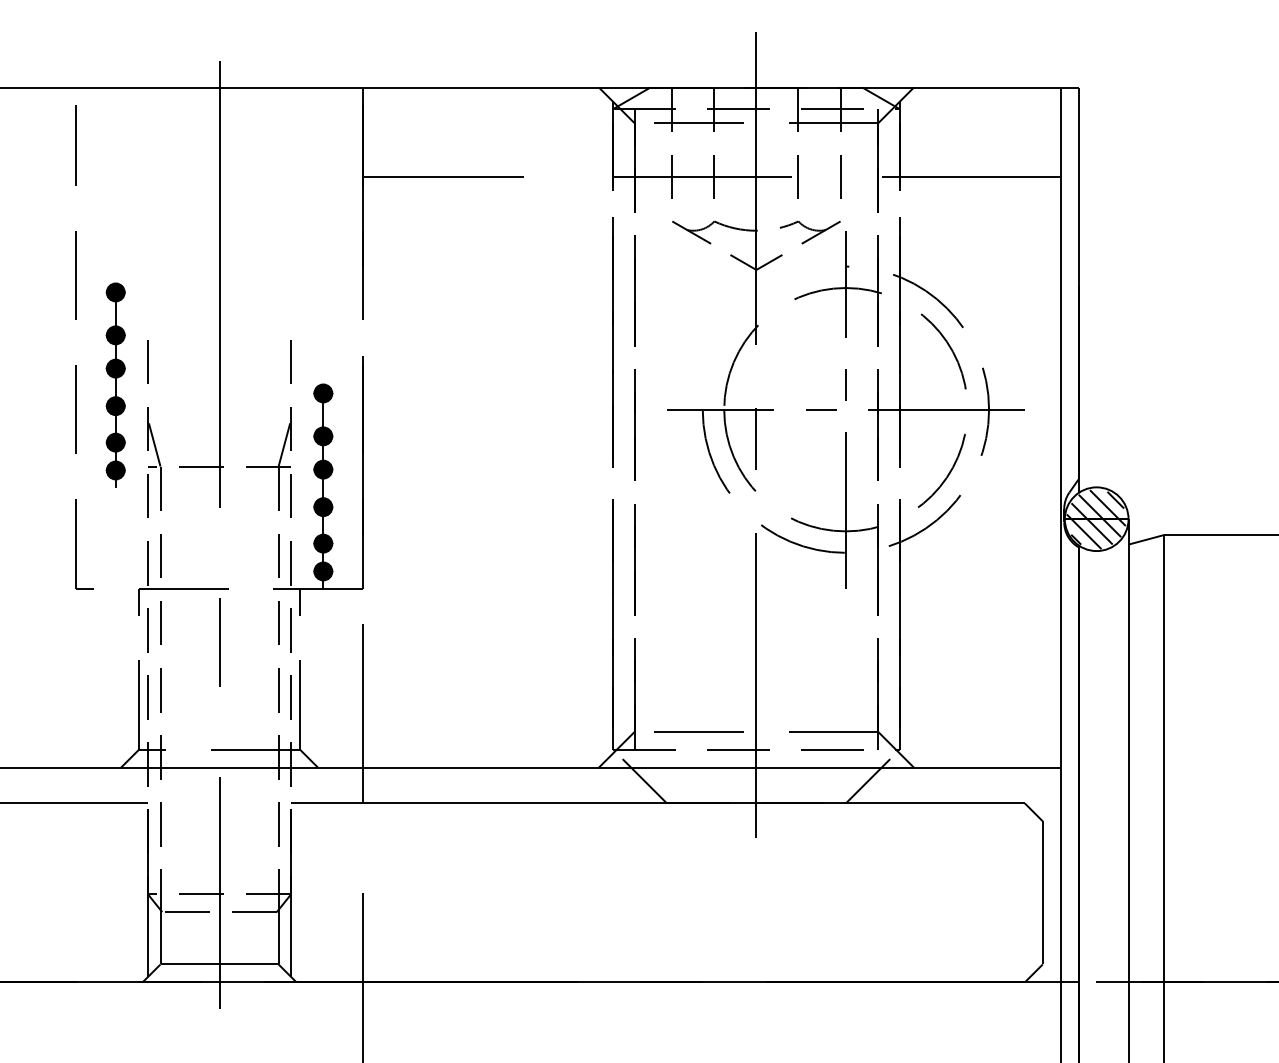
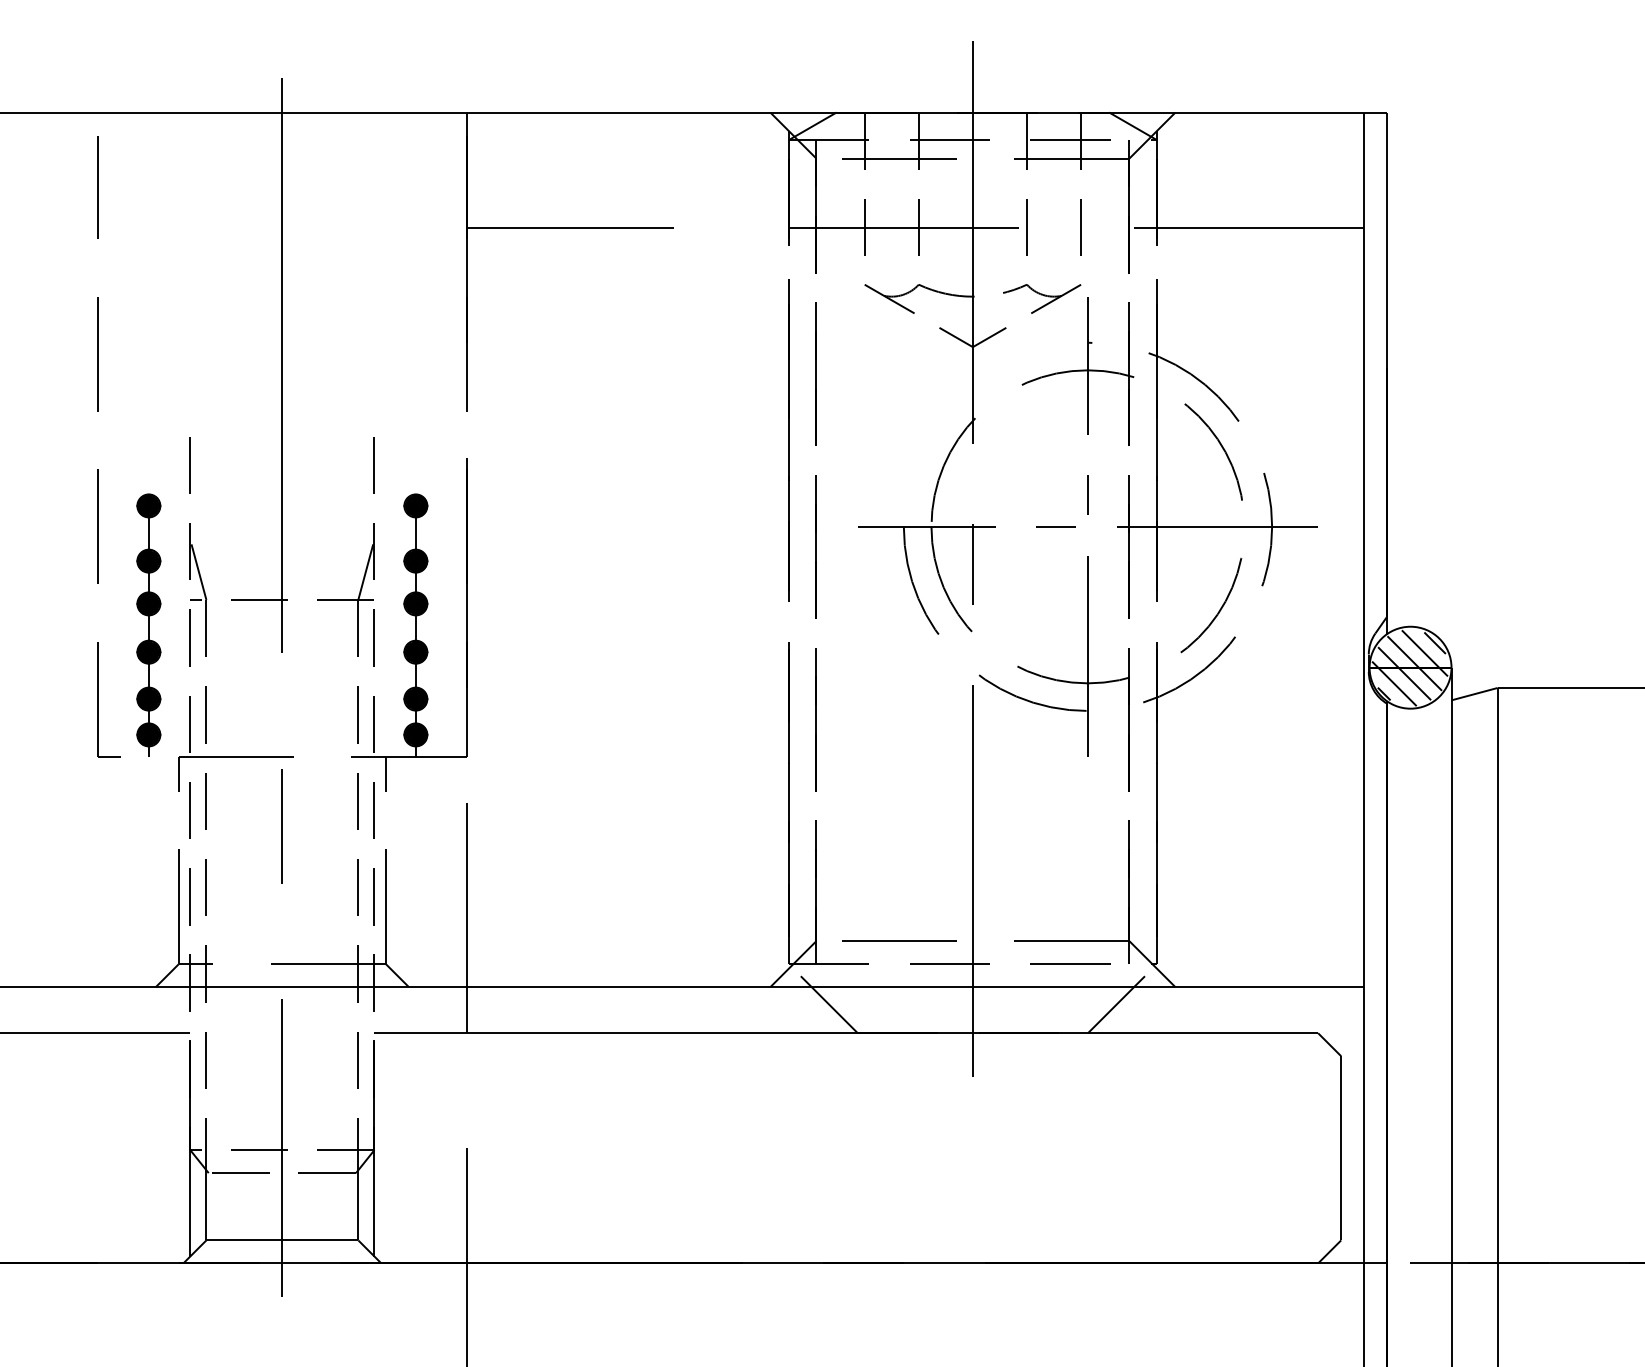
part: (115, 384) -> (148, 624), moved

